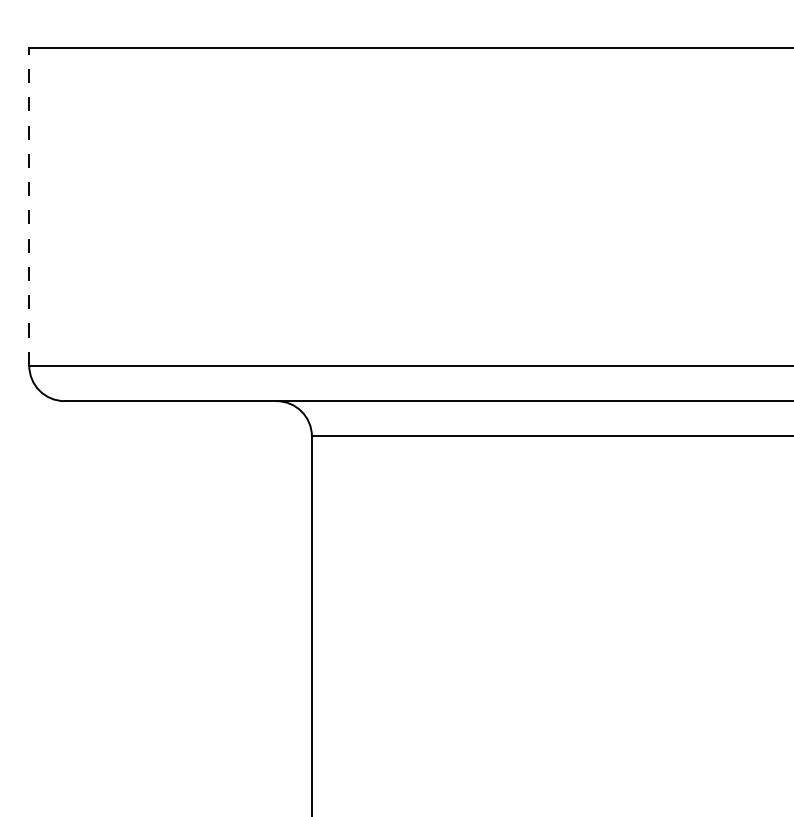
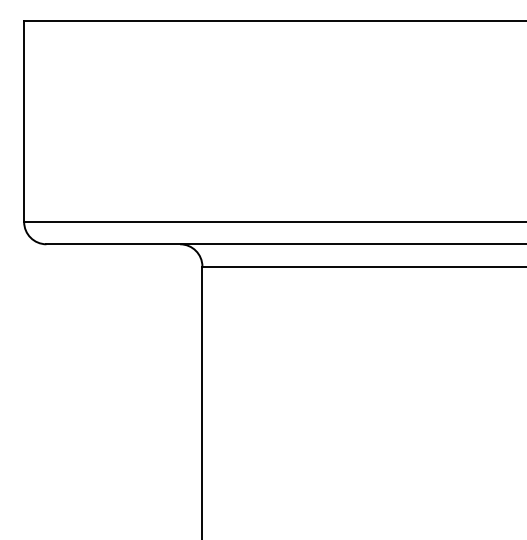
line: (29, 206) -> (24, 121), dashed -> solid

